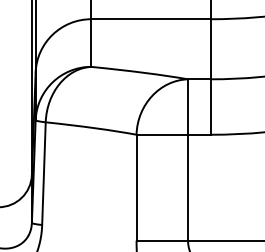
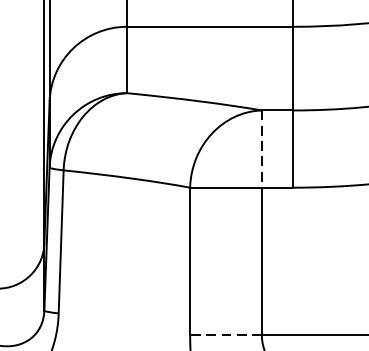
line: (188, 107) -> (262, 149), solid -> dashed
line: (162, 240) -> (226, 334), solid -> dashed

